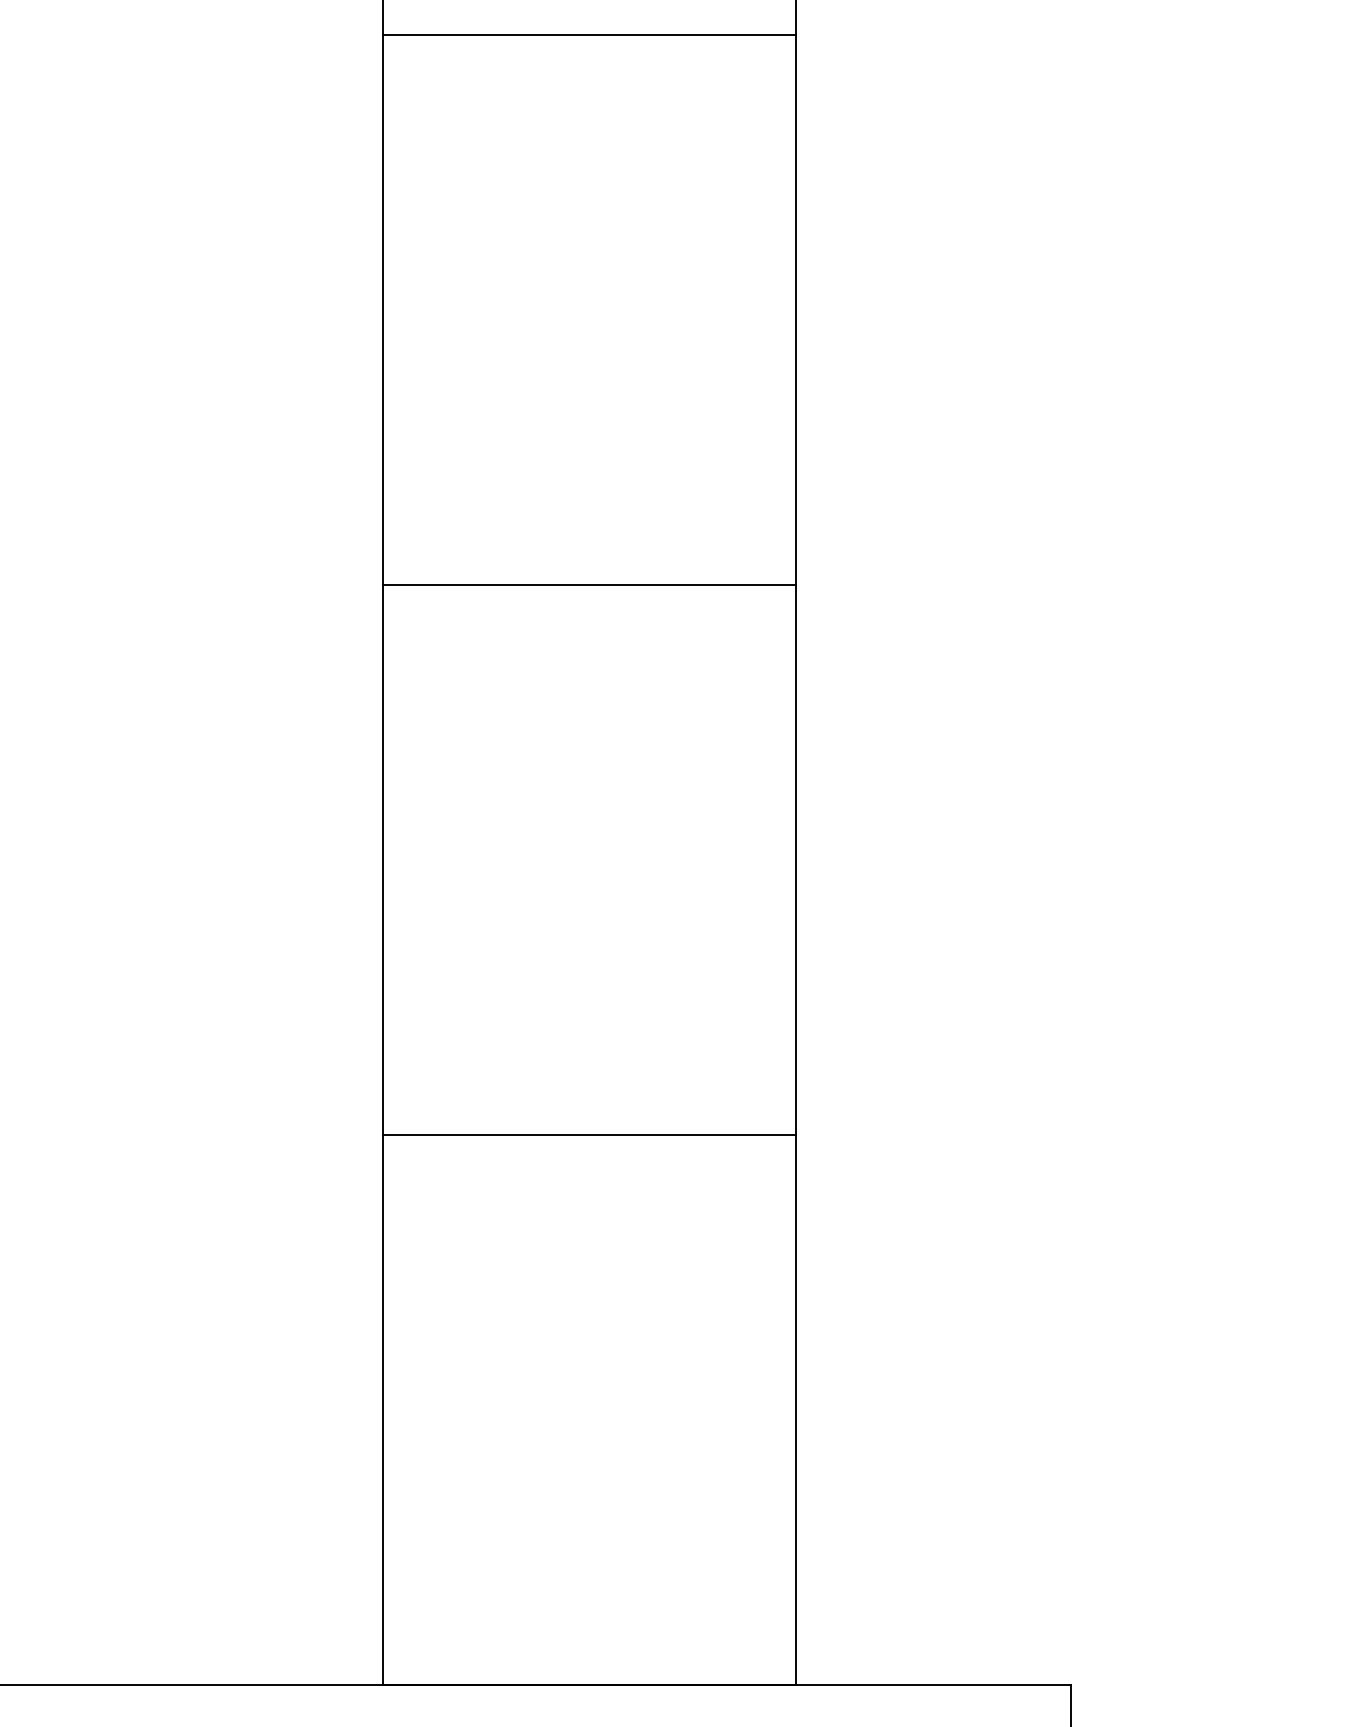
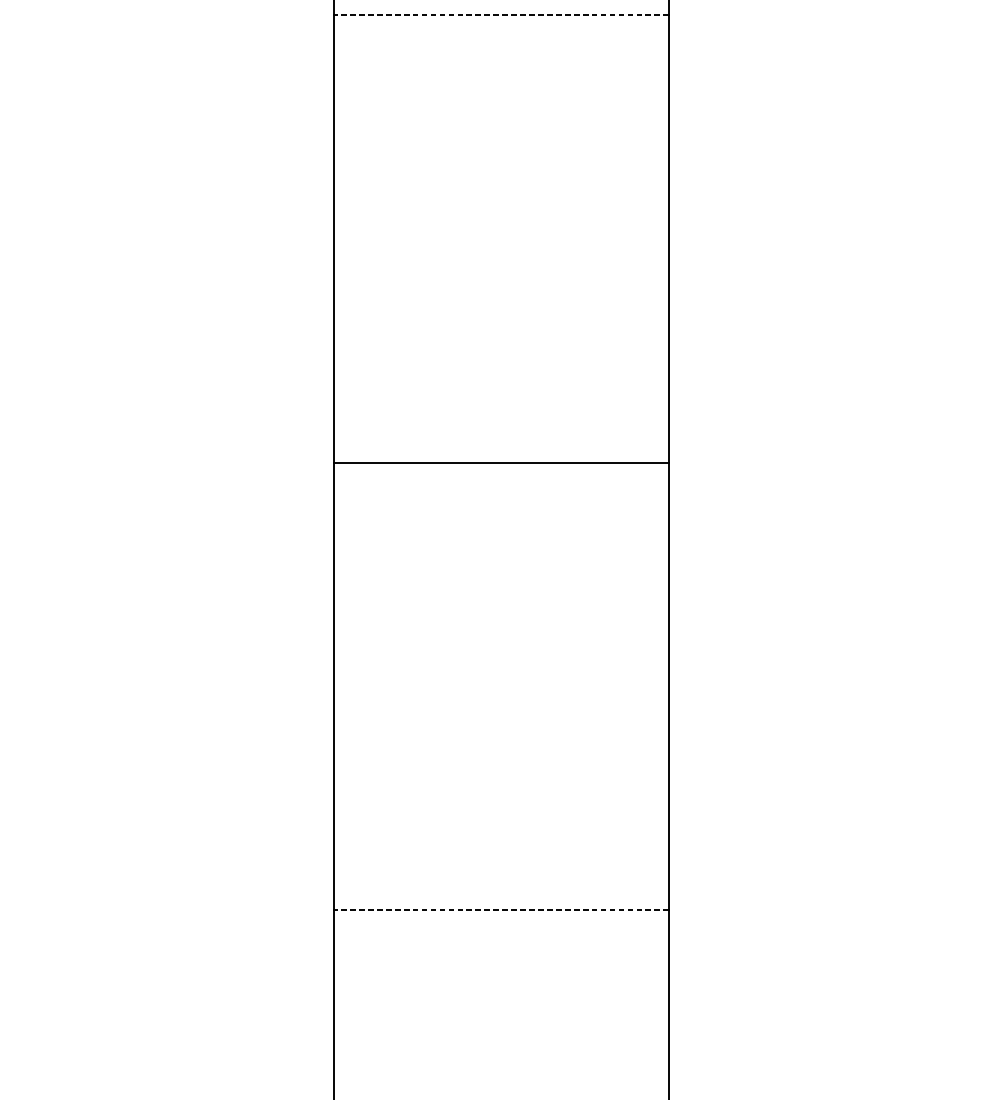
line: (589, 35) -> (501, 15), solid -> dashed
line: (589, 1135) -> (501, 910), solid -> dashed

